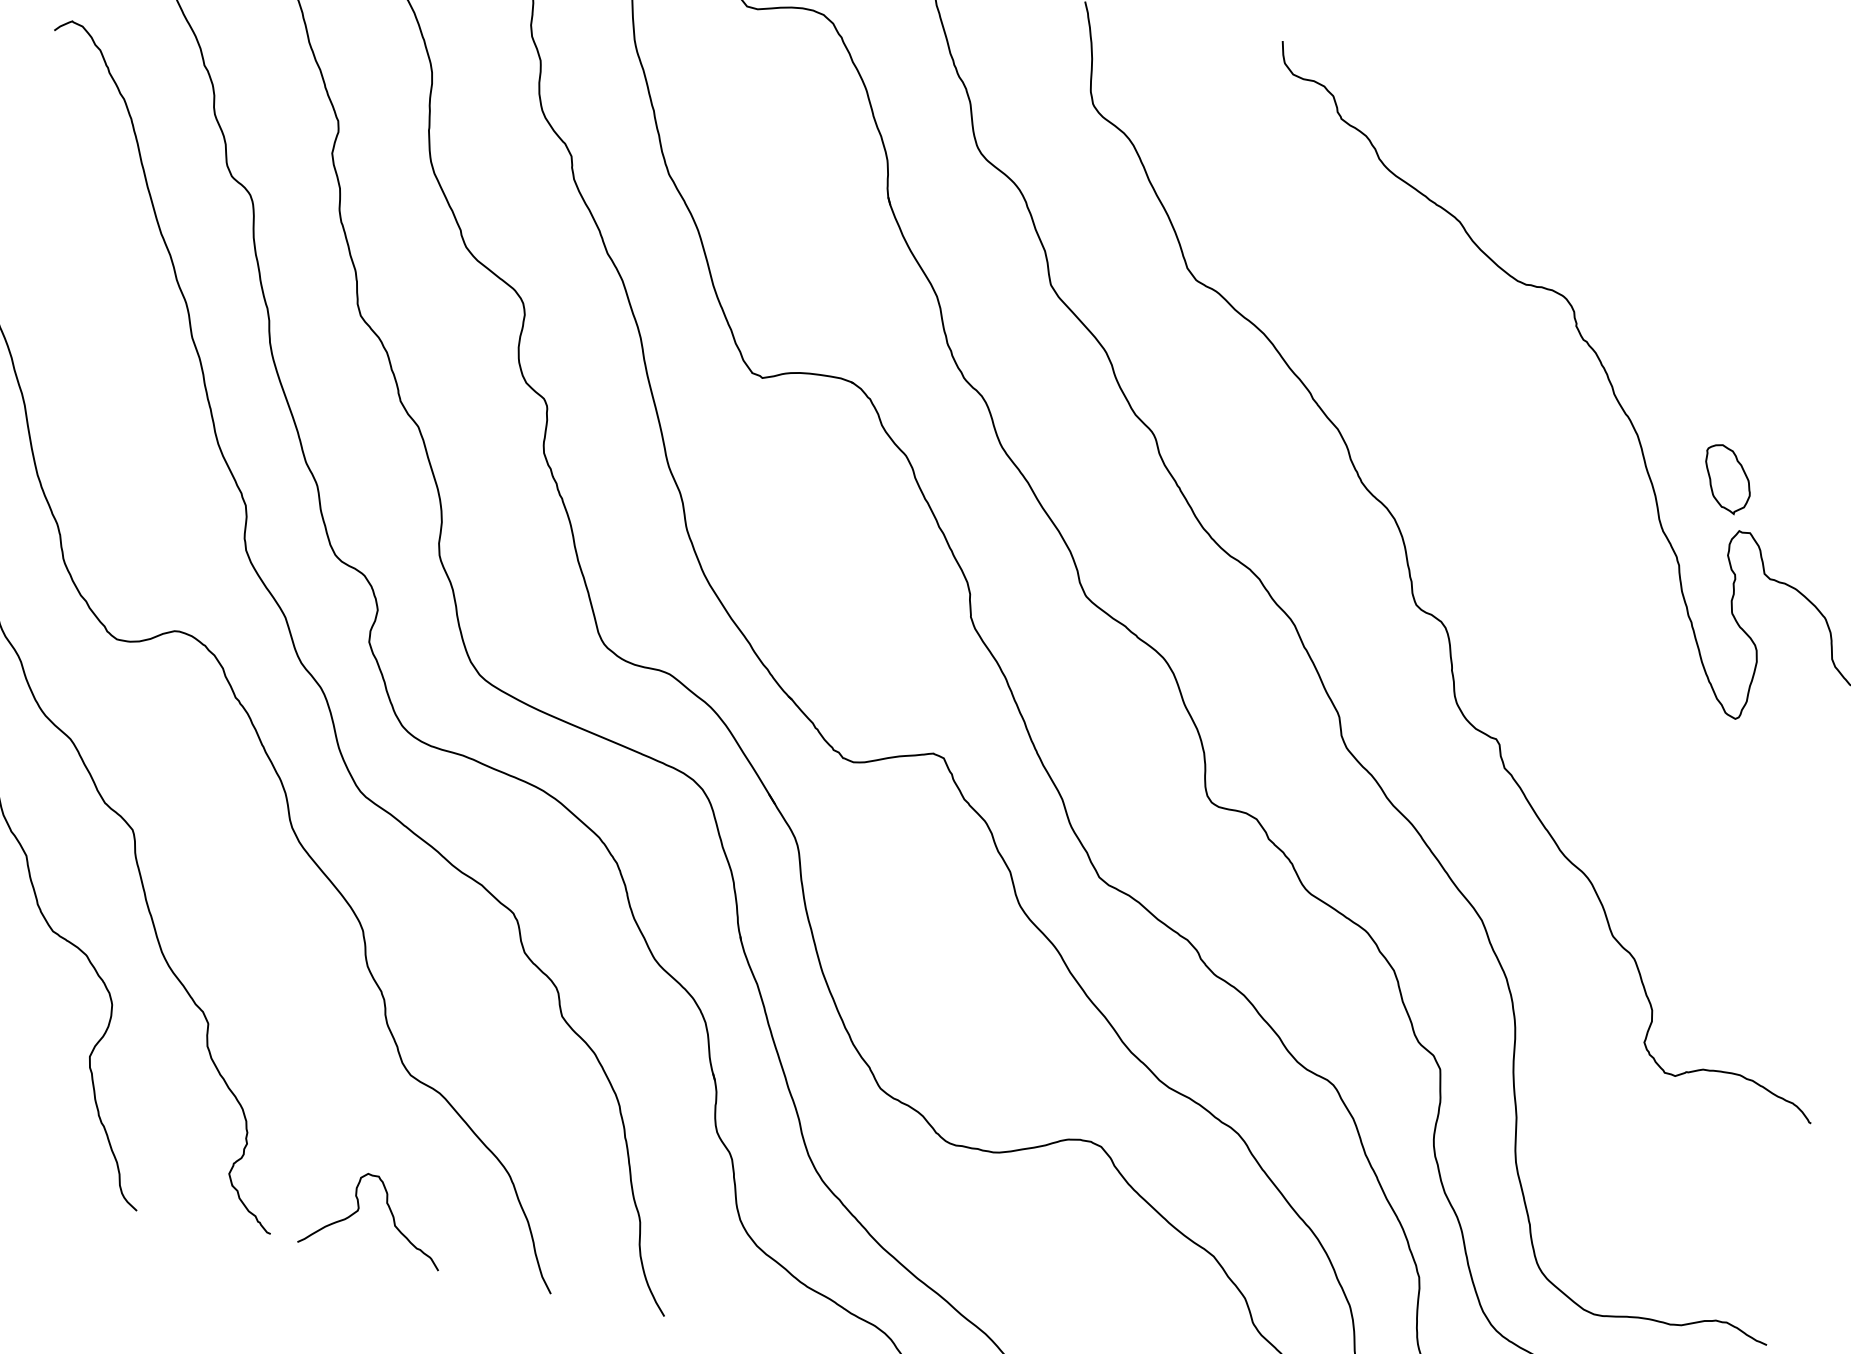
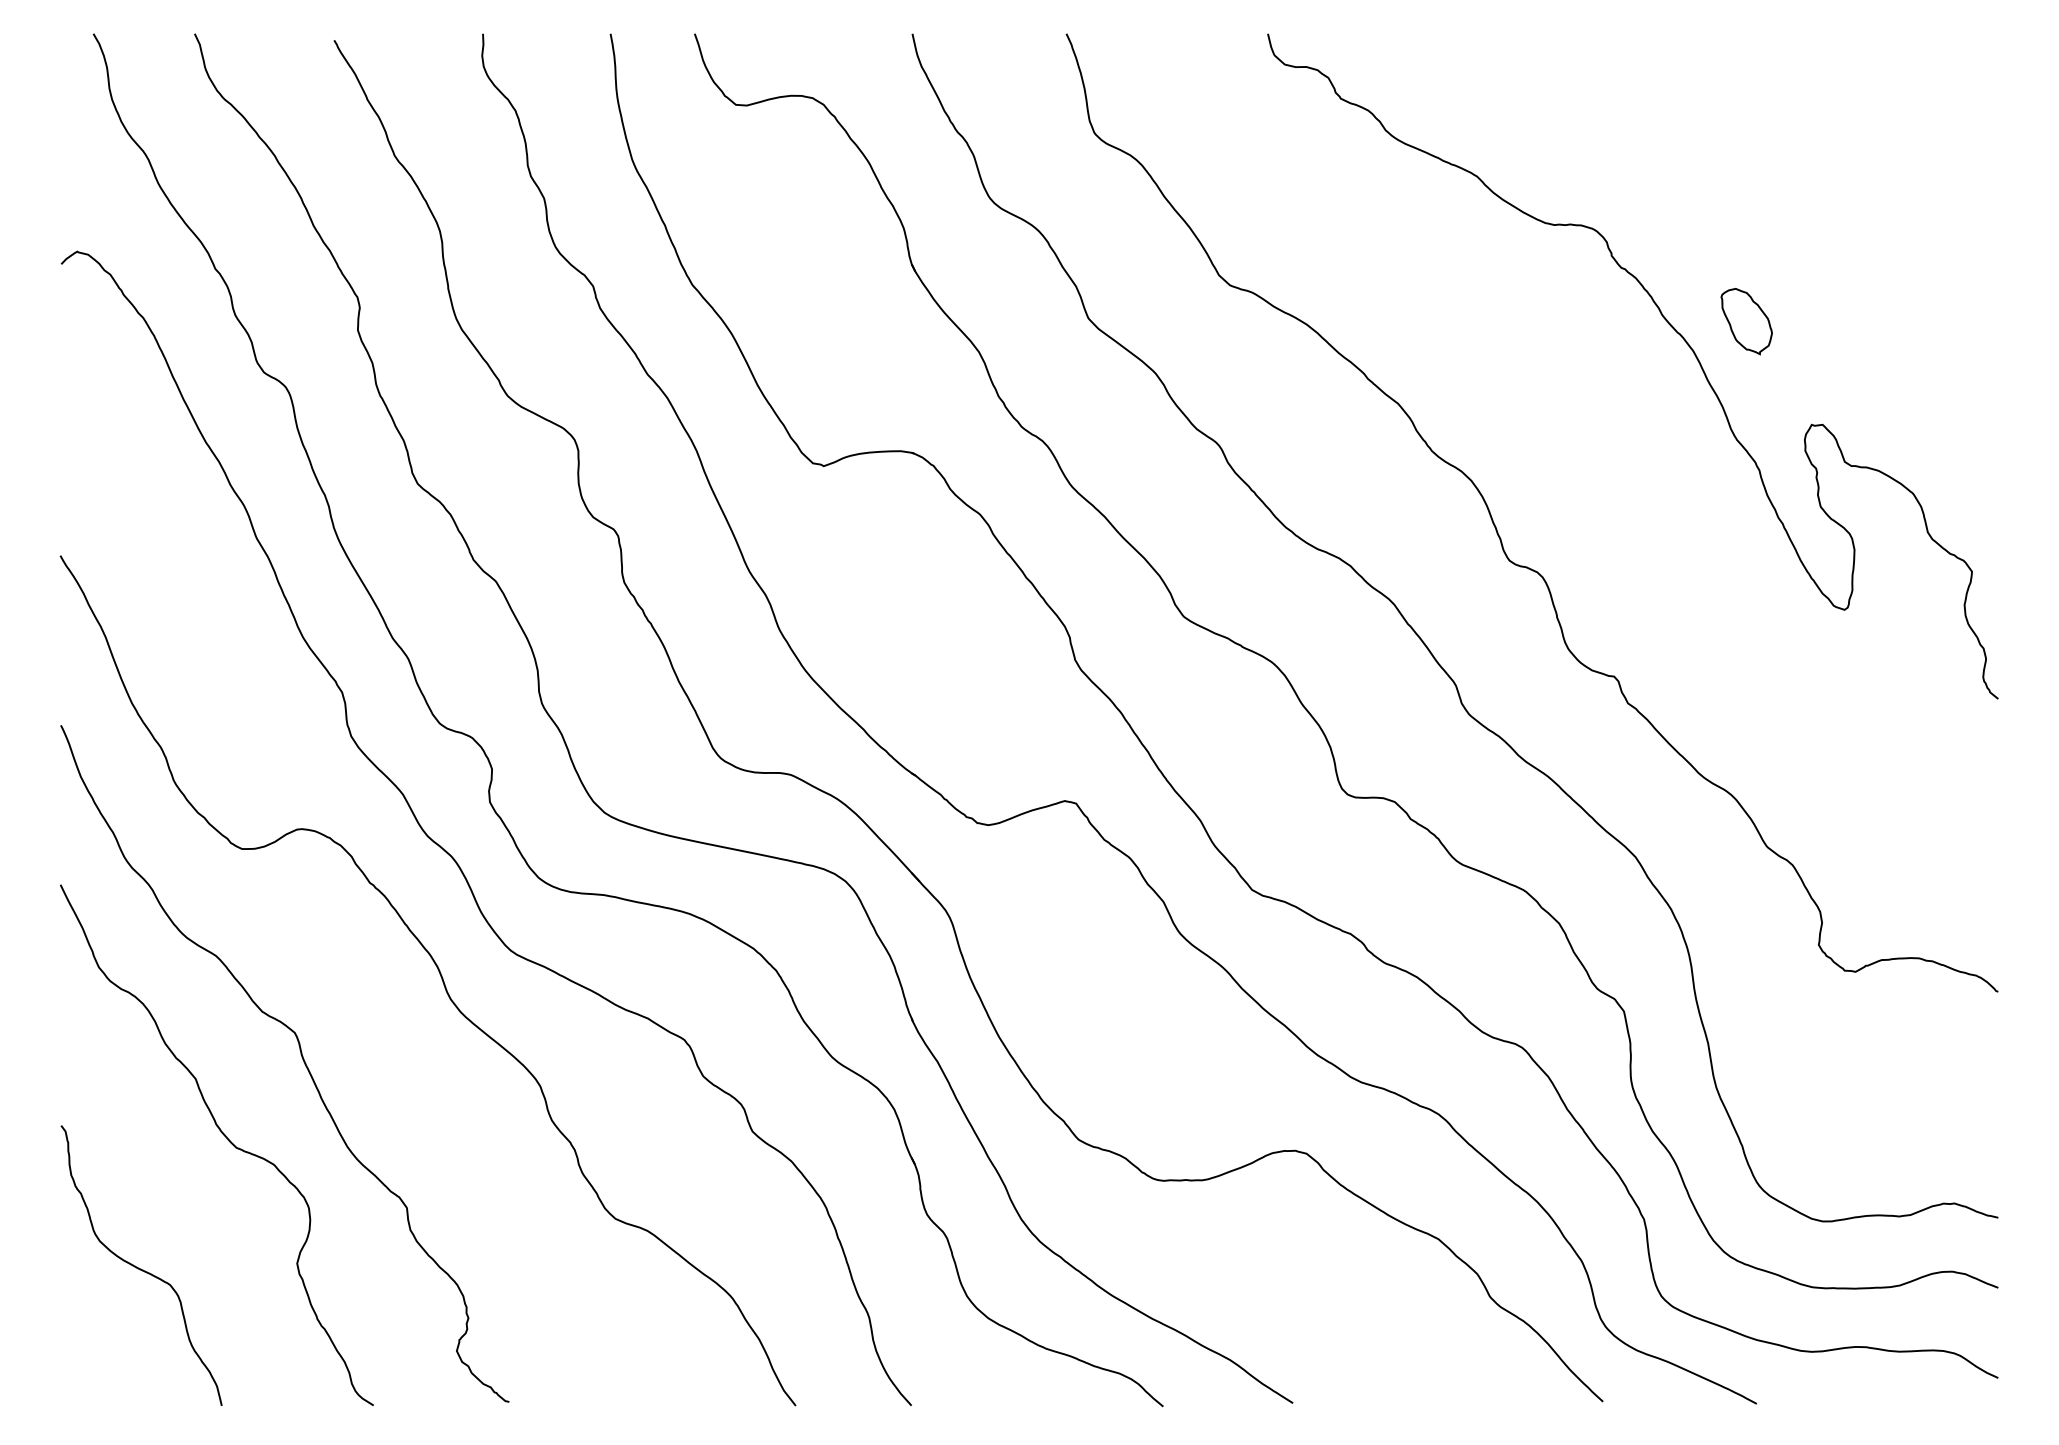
part: (1727, 479) -> (1746, 321), moved
curve: (388, 1208) -> (619, 1353), removed

